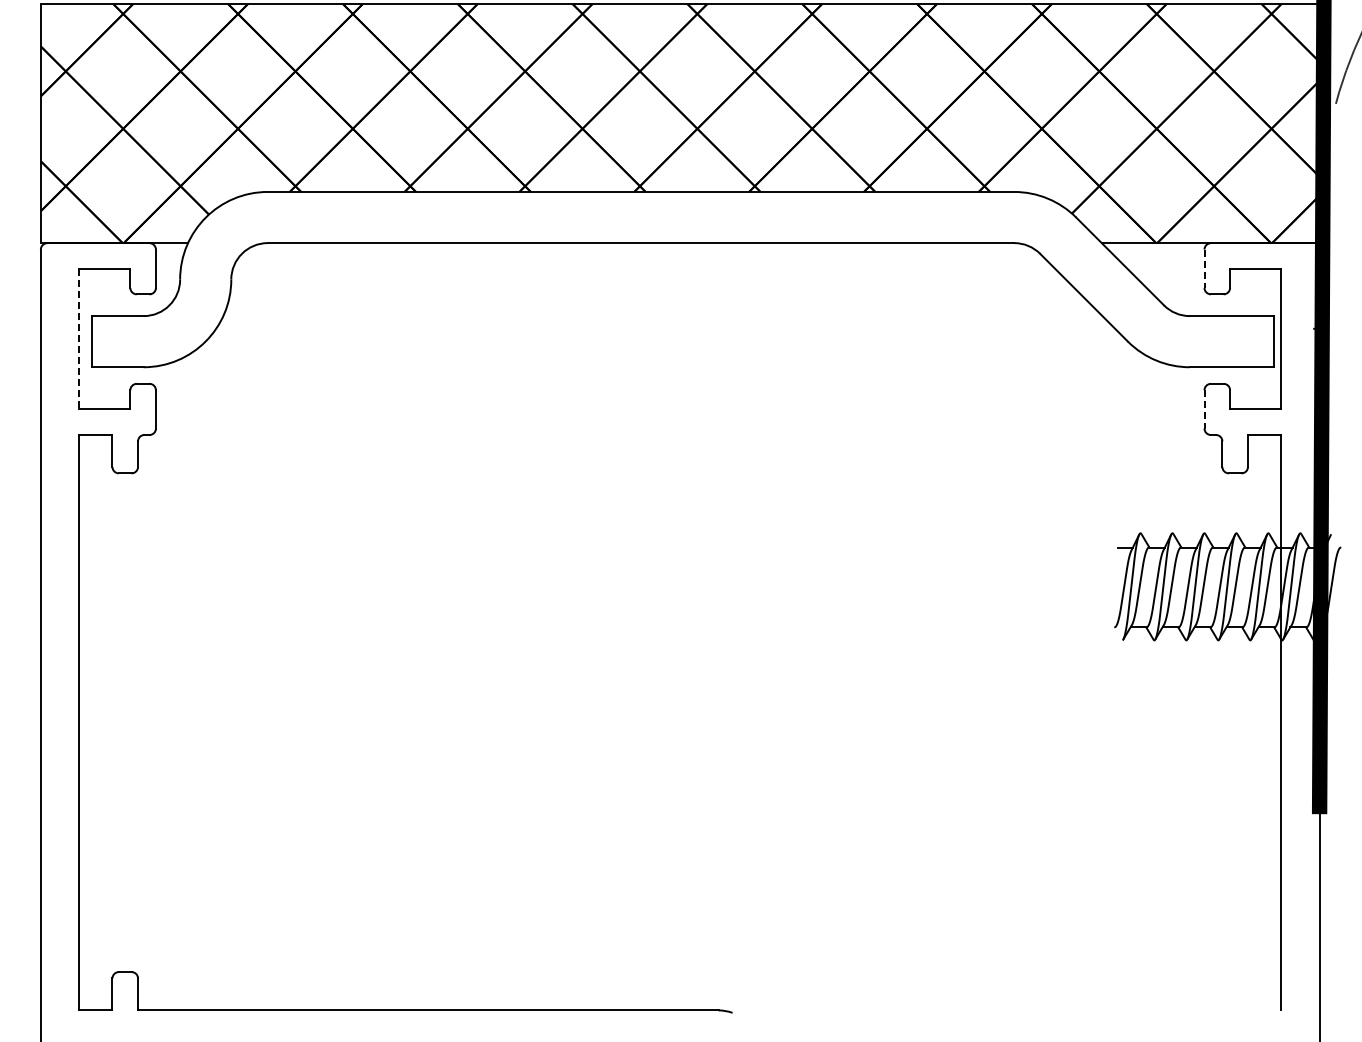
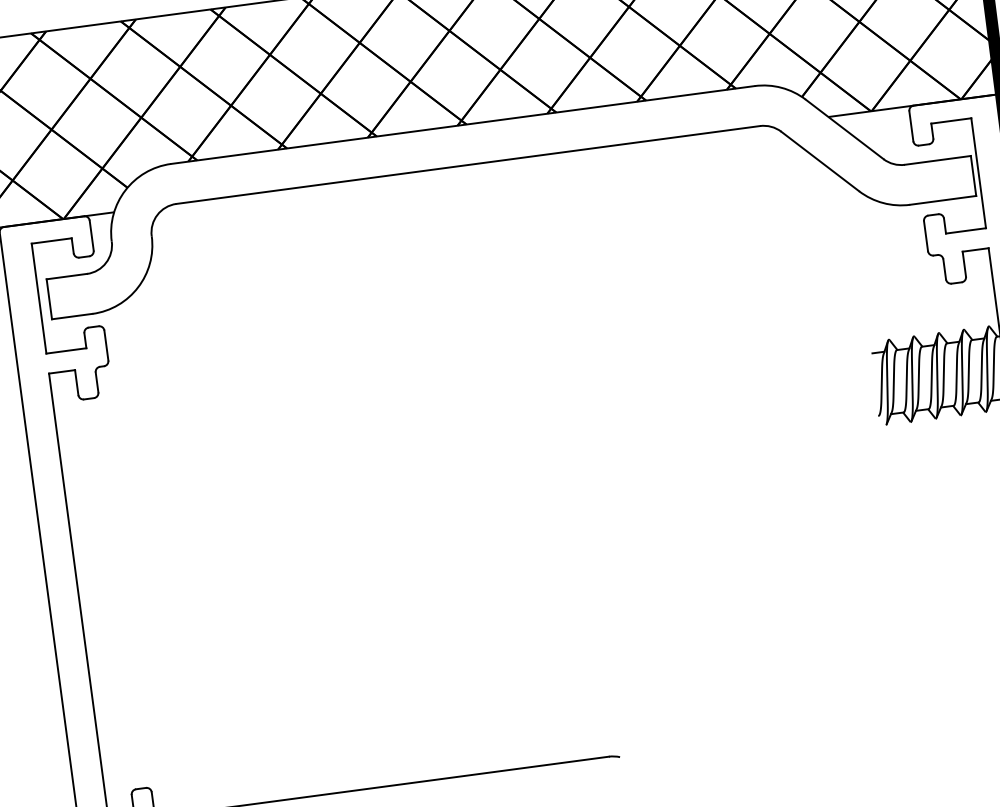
line: (1204, 269) -> (911, 126), dashed -> solid
line: (79, 339) -> (39, 298), dashed -> solid
line: (1204, 409) -> (926, 236), dashed -> solid

